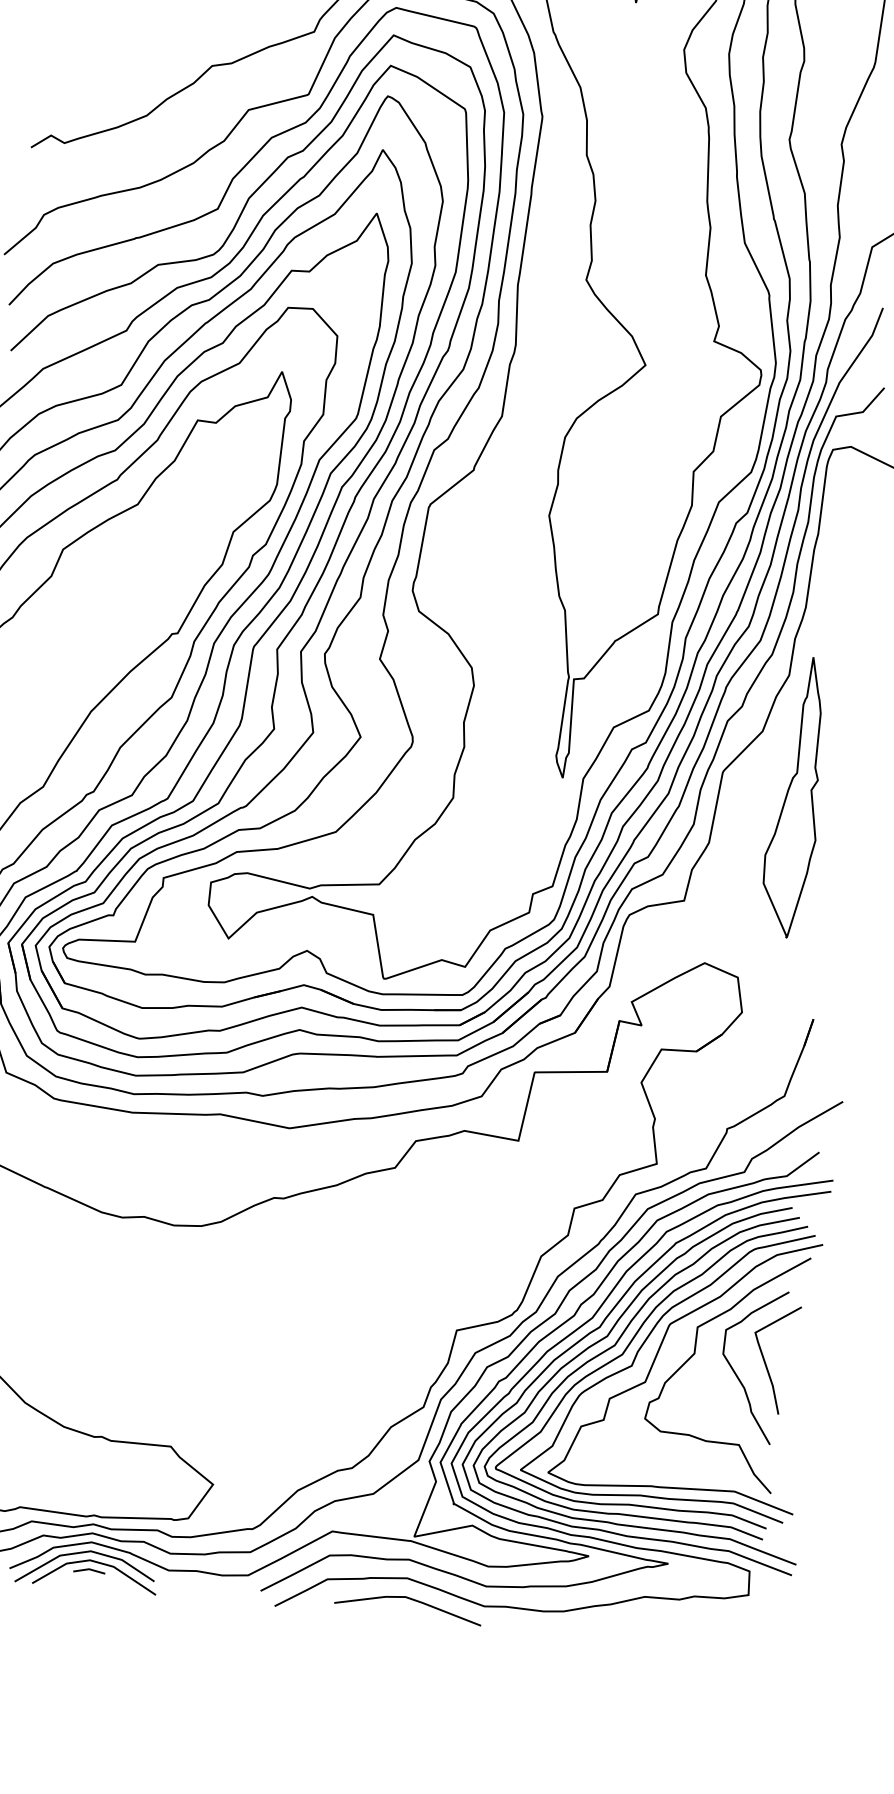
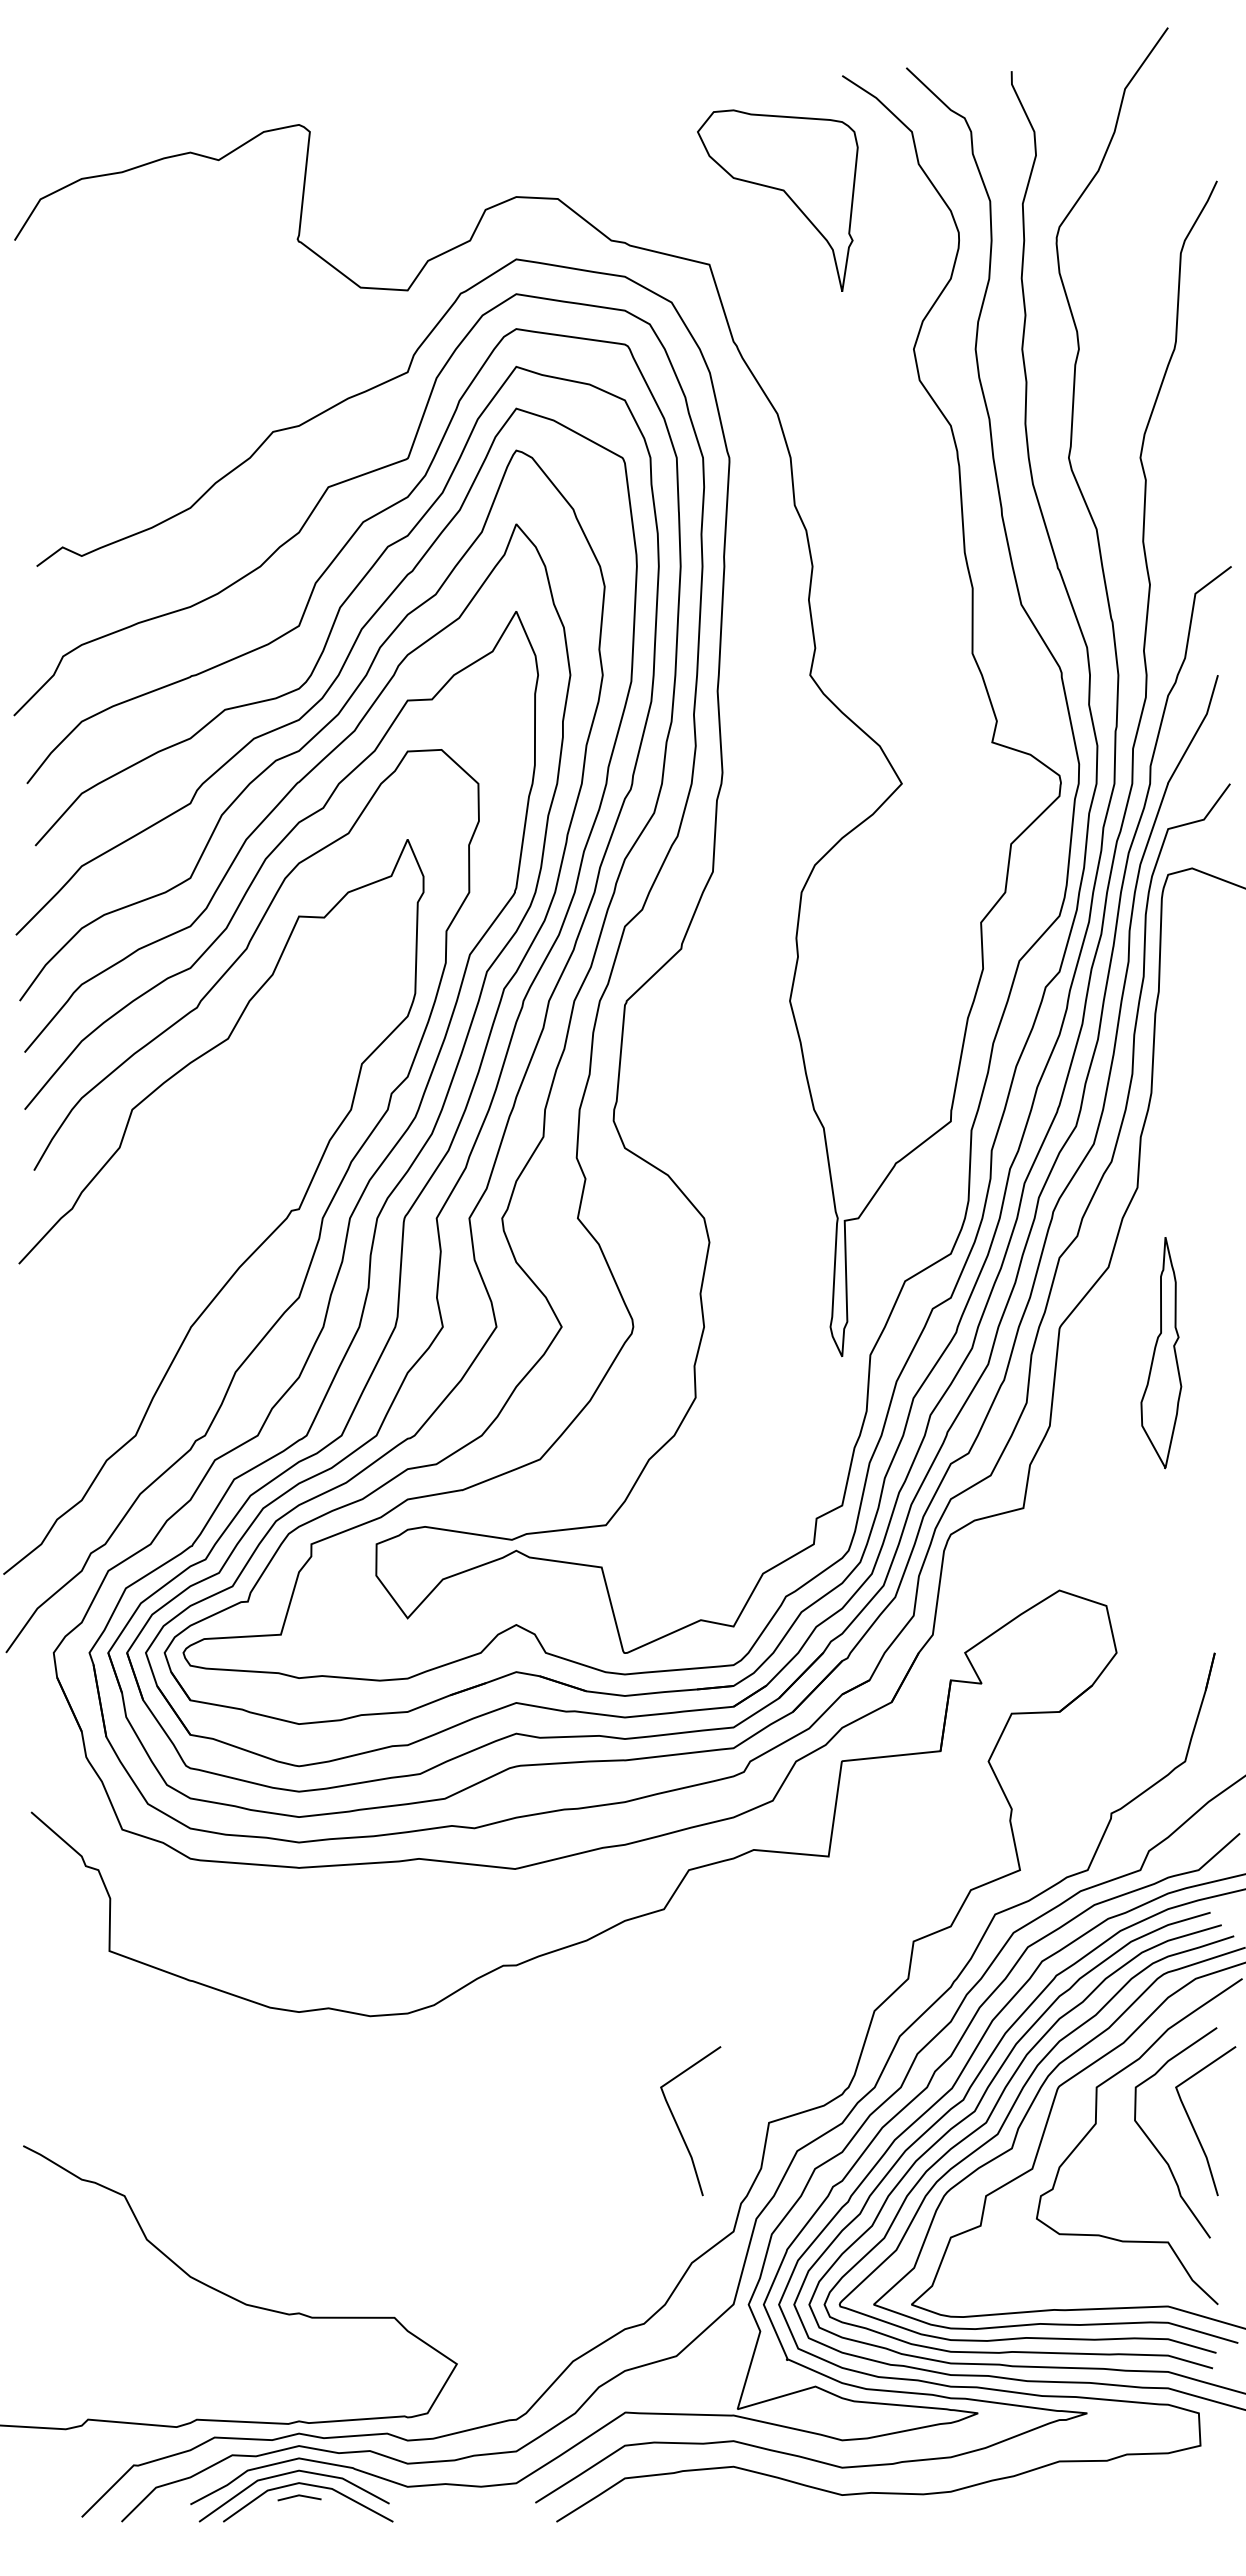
part: (795, 796) -> (1161, 1352), size x0.6
line: (391, 1327) -> (679, 2127), added
line: (410, 1599) -> (740, 2495), removed

